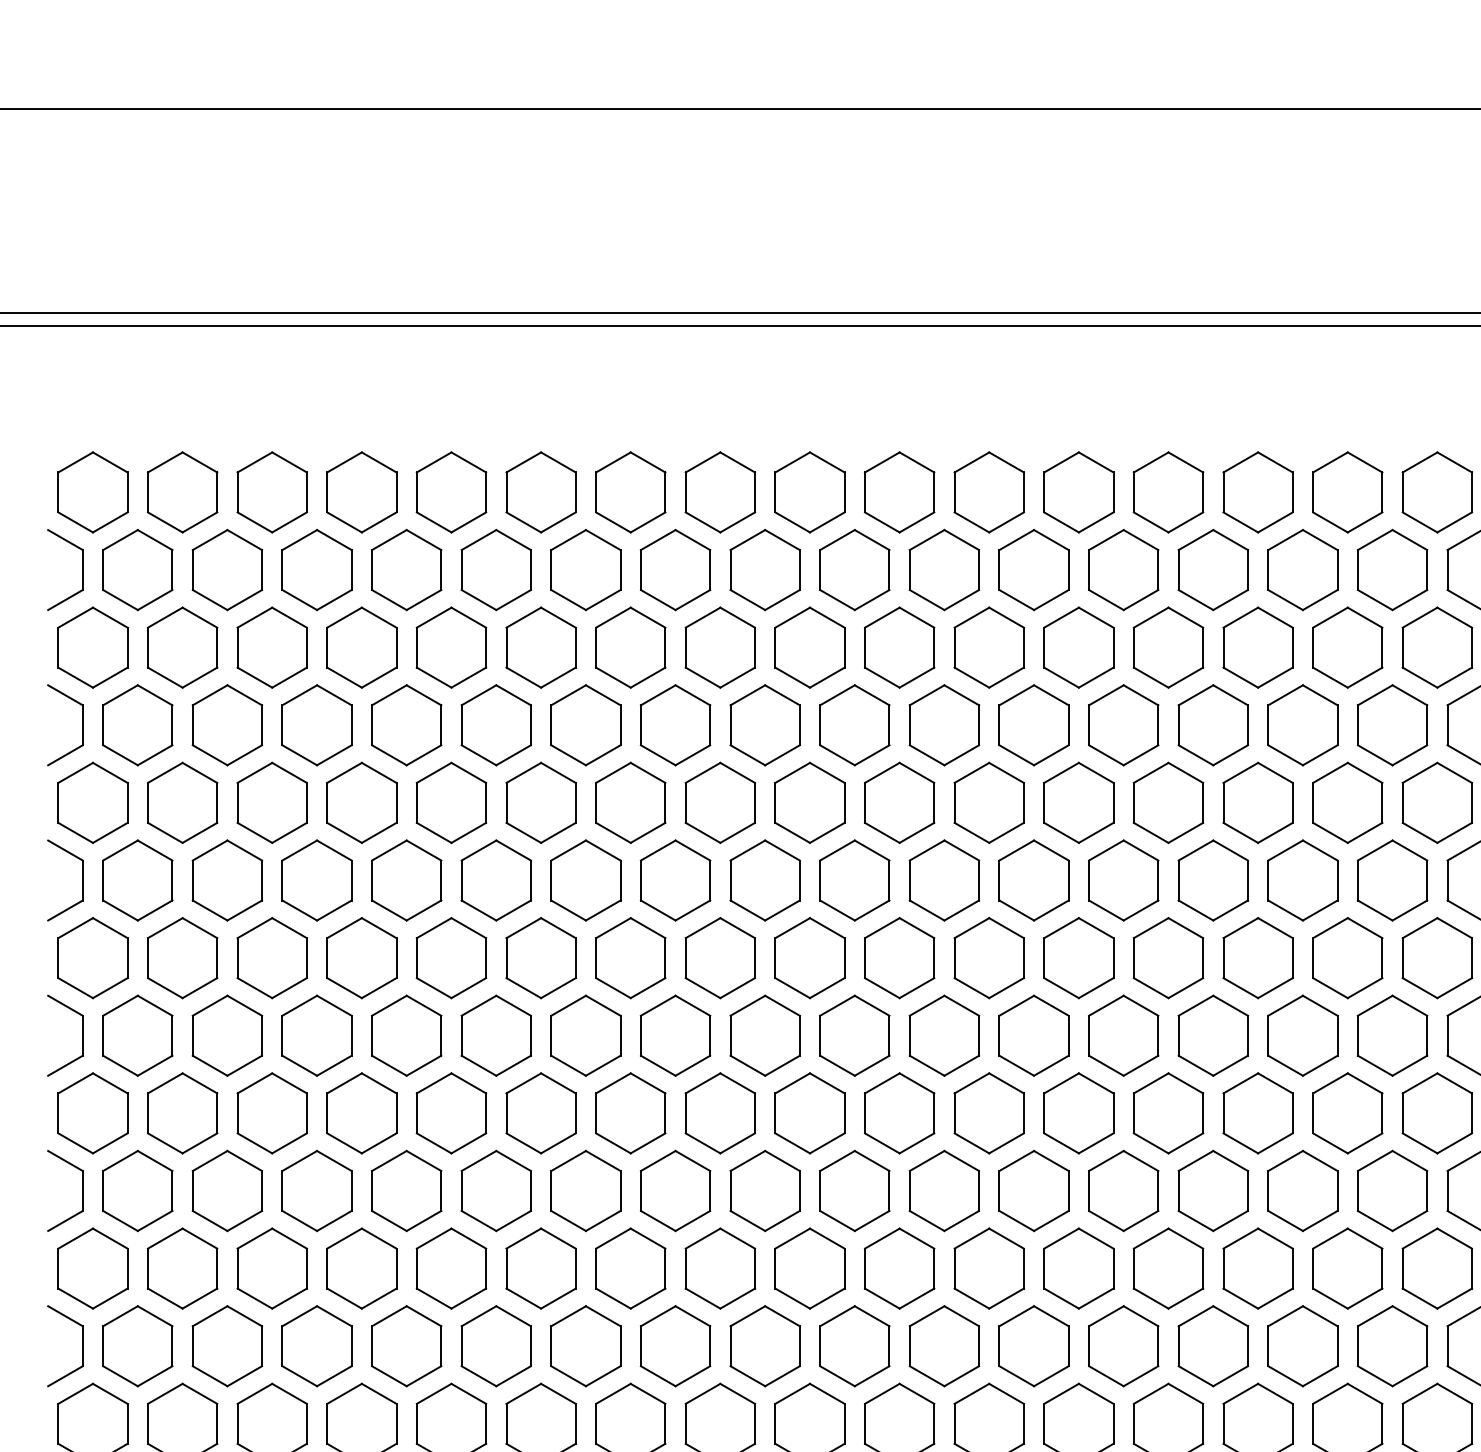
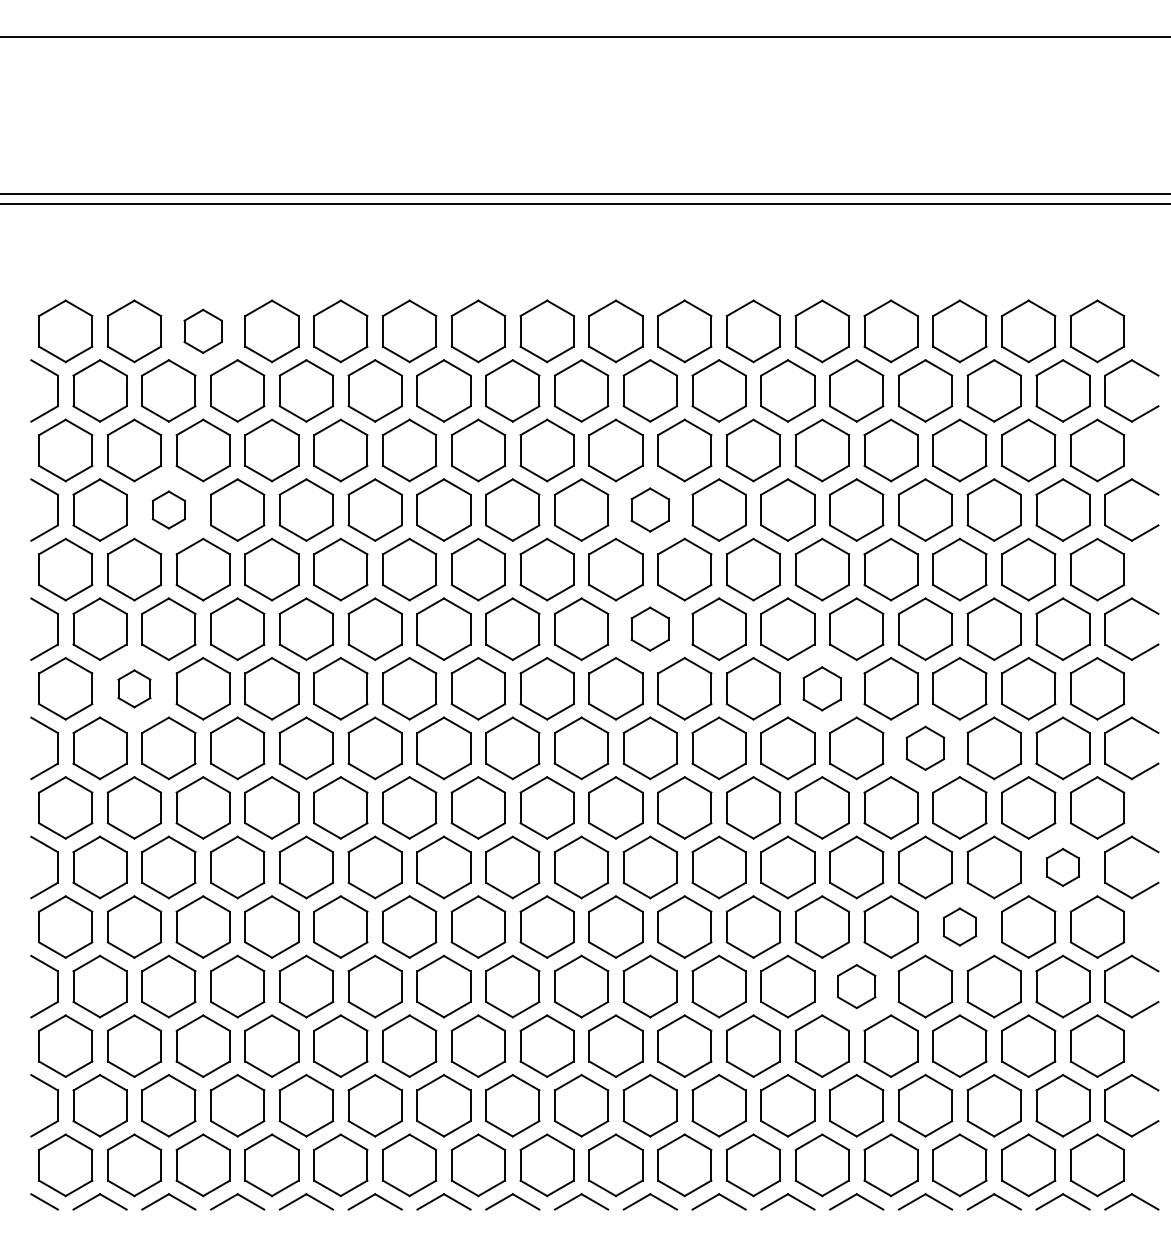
part: (271, 492) -> (202, 331), size x0.7
part: (226, 724) -> (168, 509), size x0.6
part: (853, 724) -> (649, 509), size x0.7
part: (853, 879) -> (649, 628), size x0.7
part: (182, 957) -> (134, 688), size x0.6
part: (1077, 957) -> (821, 688), size x0.7
part: (1213, 1035) -> (925, 748), size x0.7
part: (1391, 1191) -> (1062, 867), size x0.6
part: (1257, 1267) -> (959, 926), size x0.6
part: (1123, 1346) -> (856, 986), size x0.7

